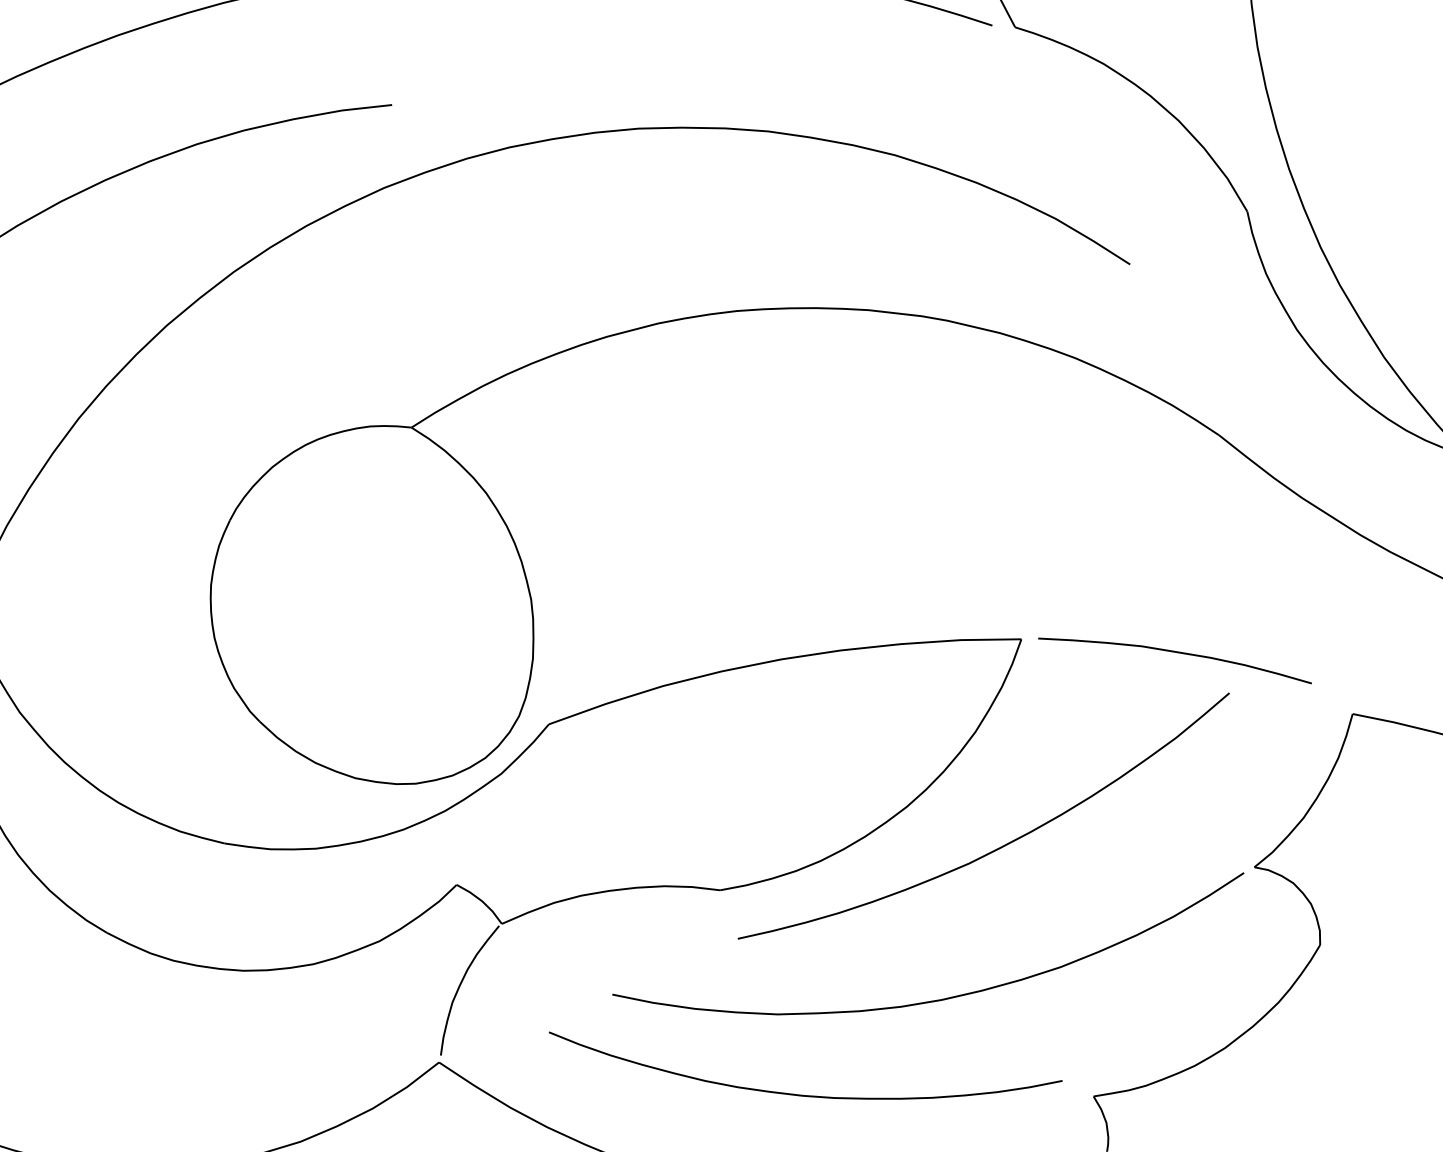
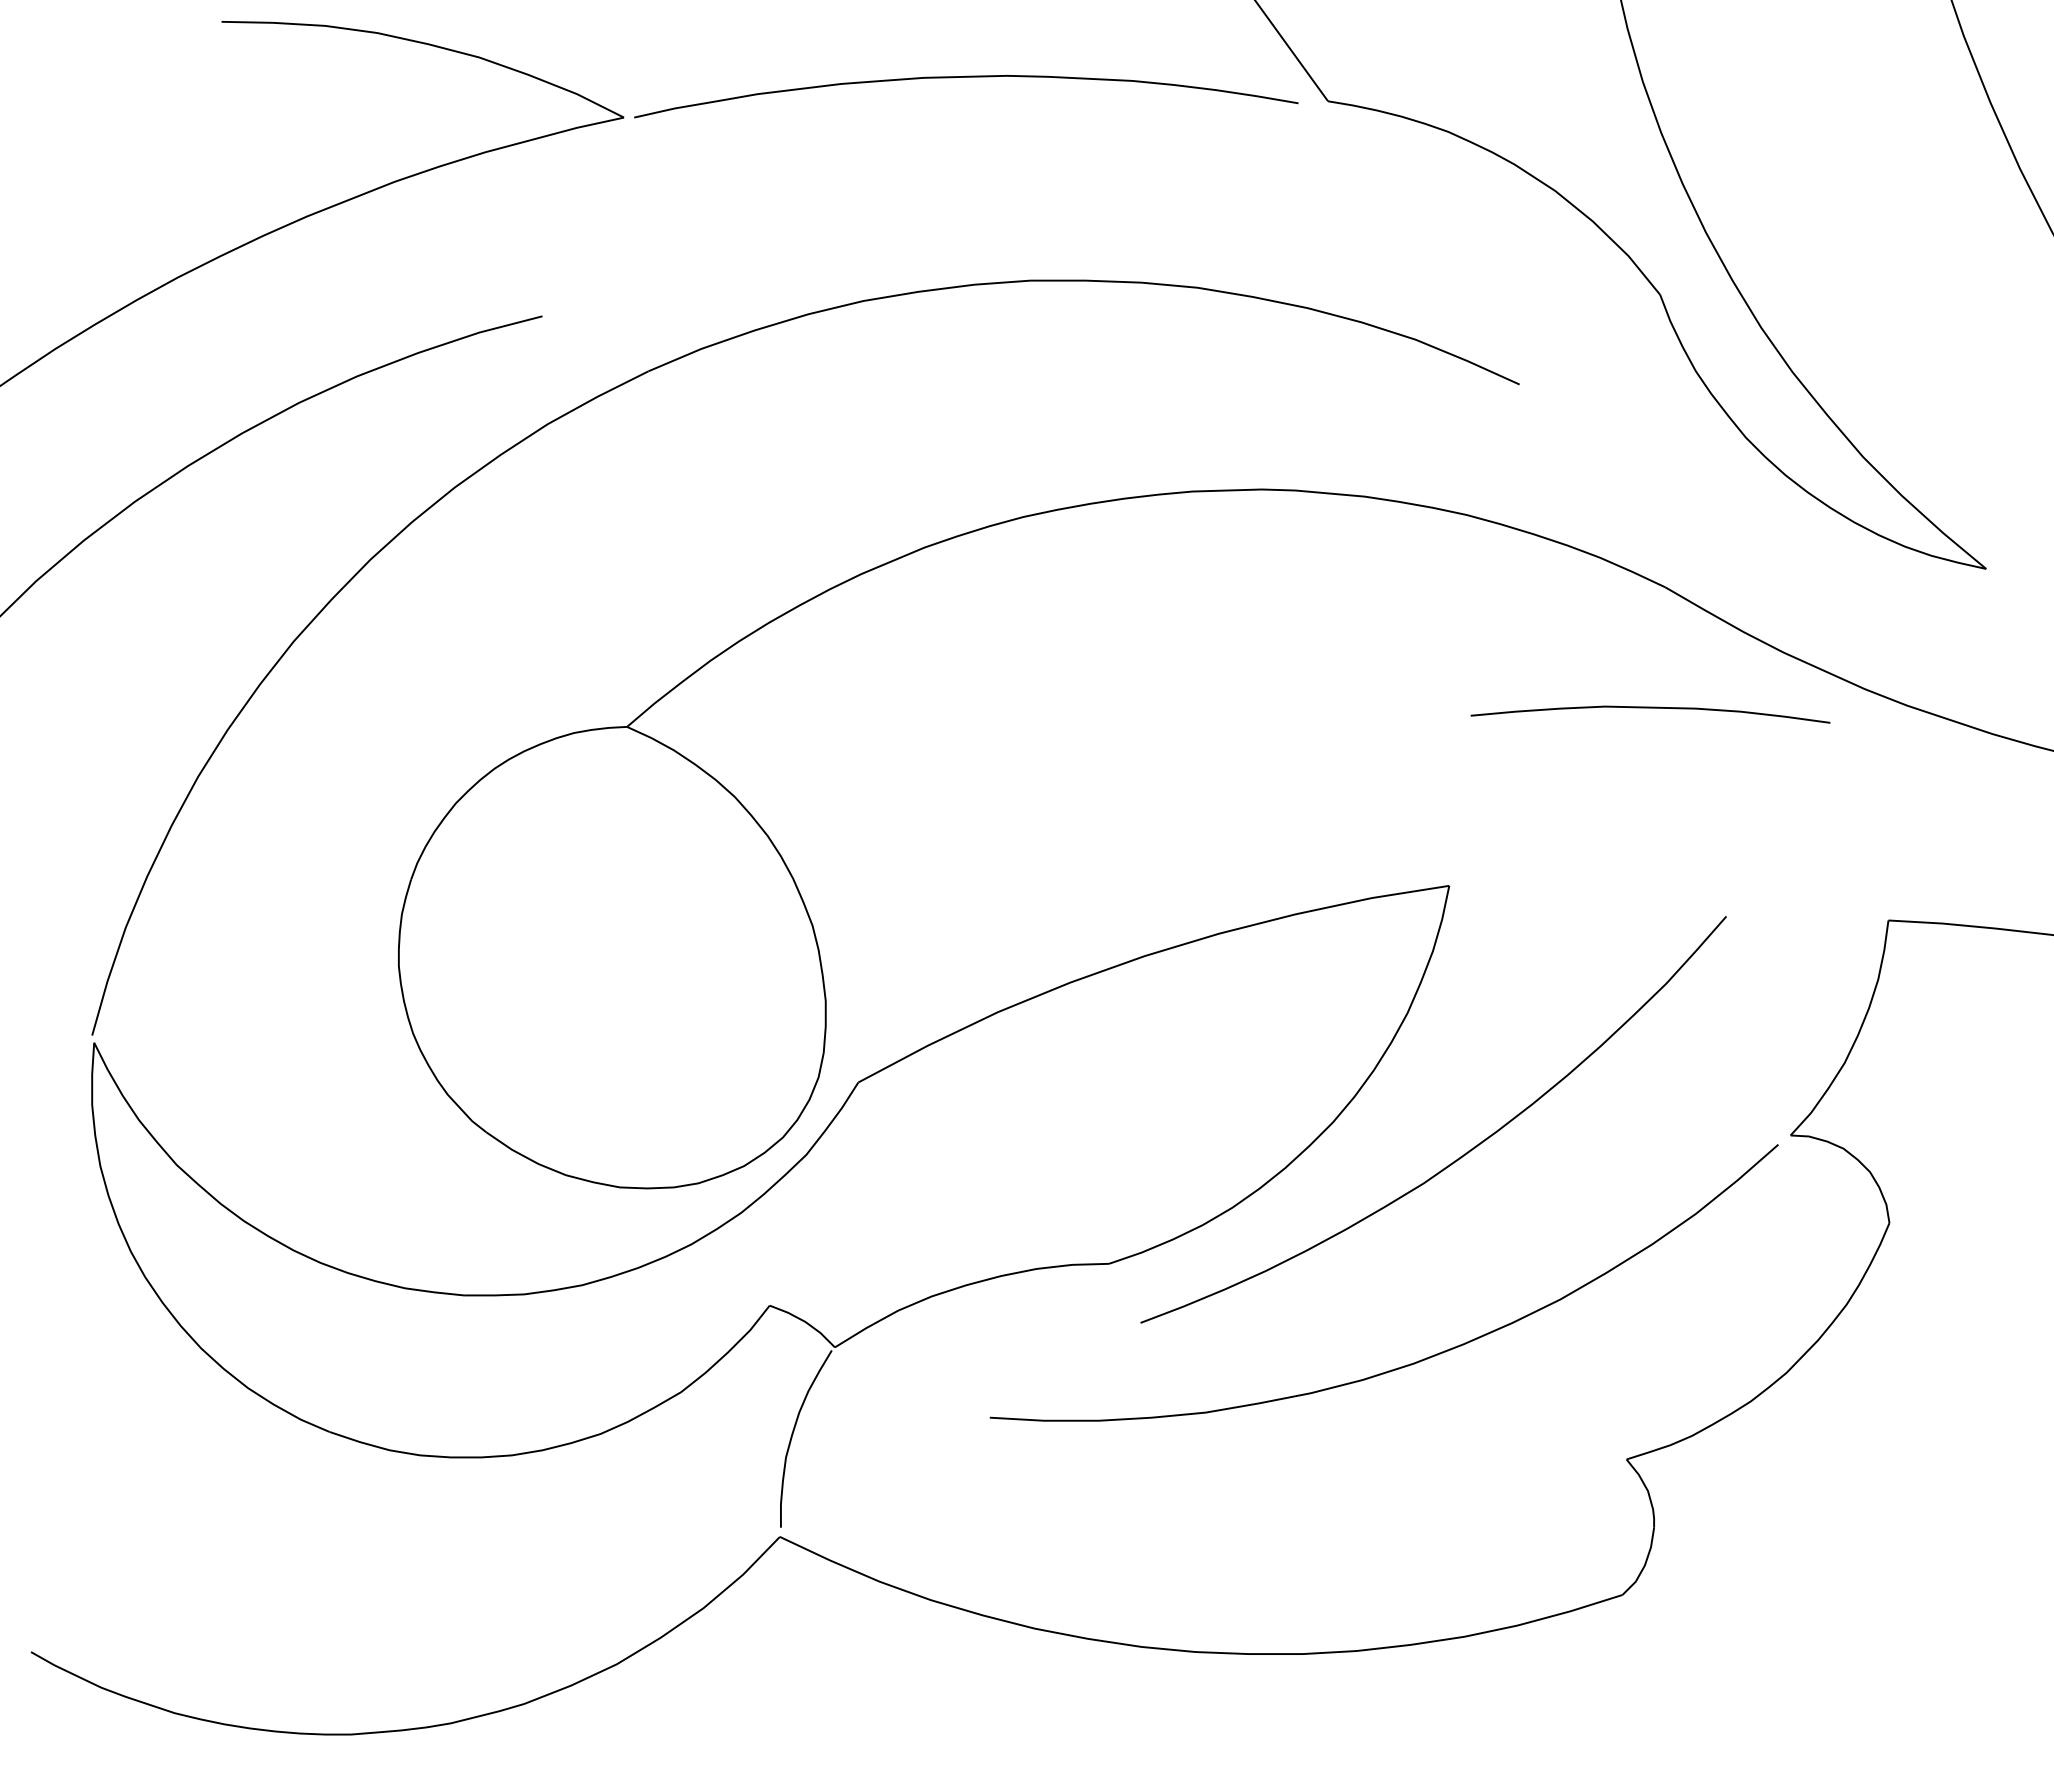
curve: (1176, 652) -> (1650, 708), moved
curve: (800, 1094) -> (1249, 1511), removed

